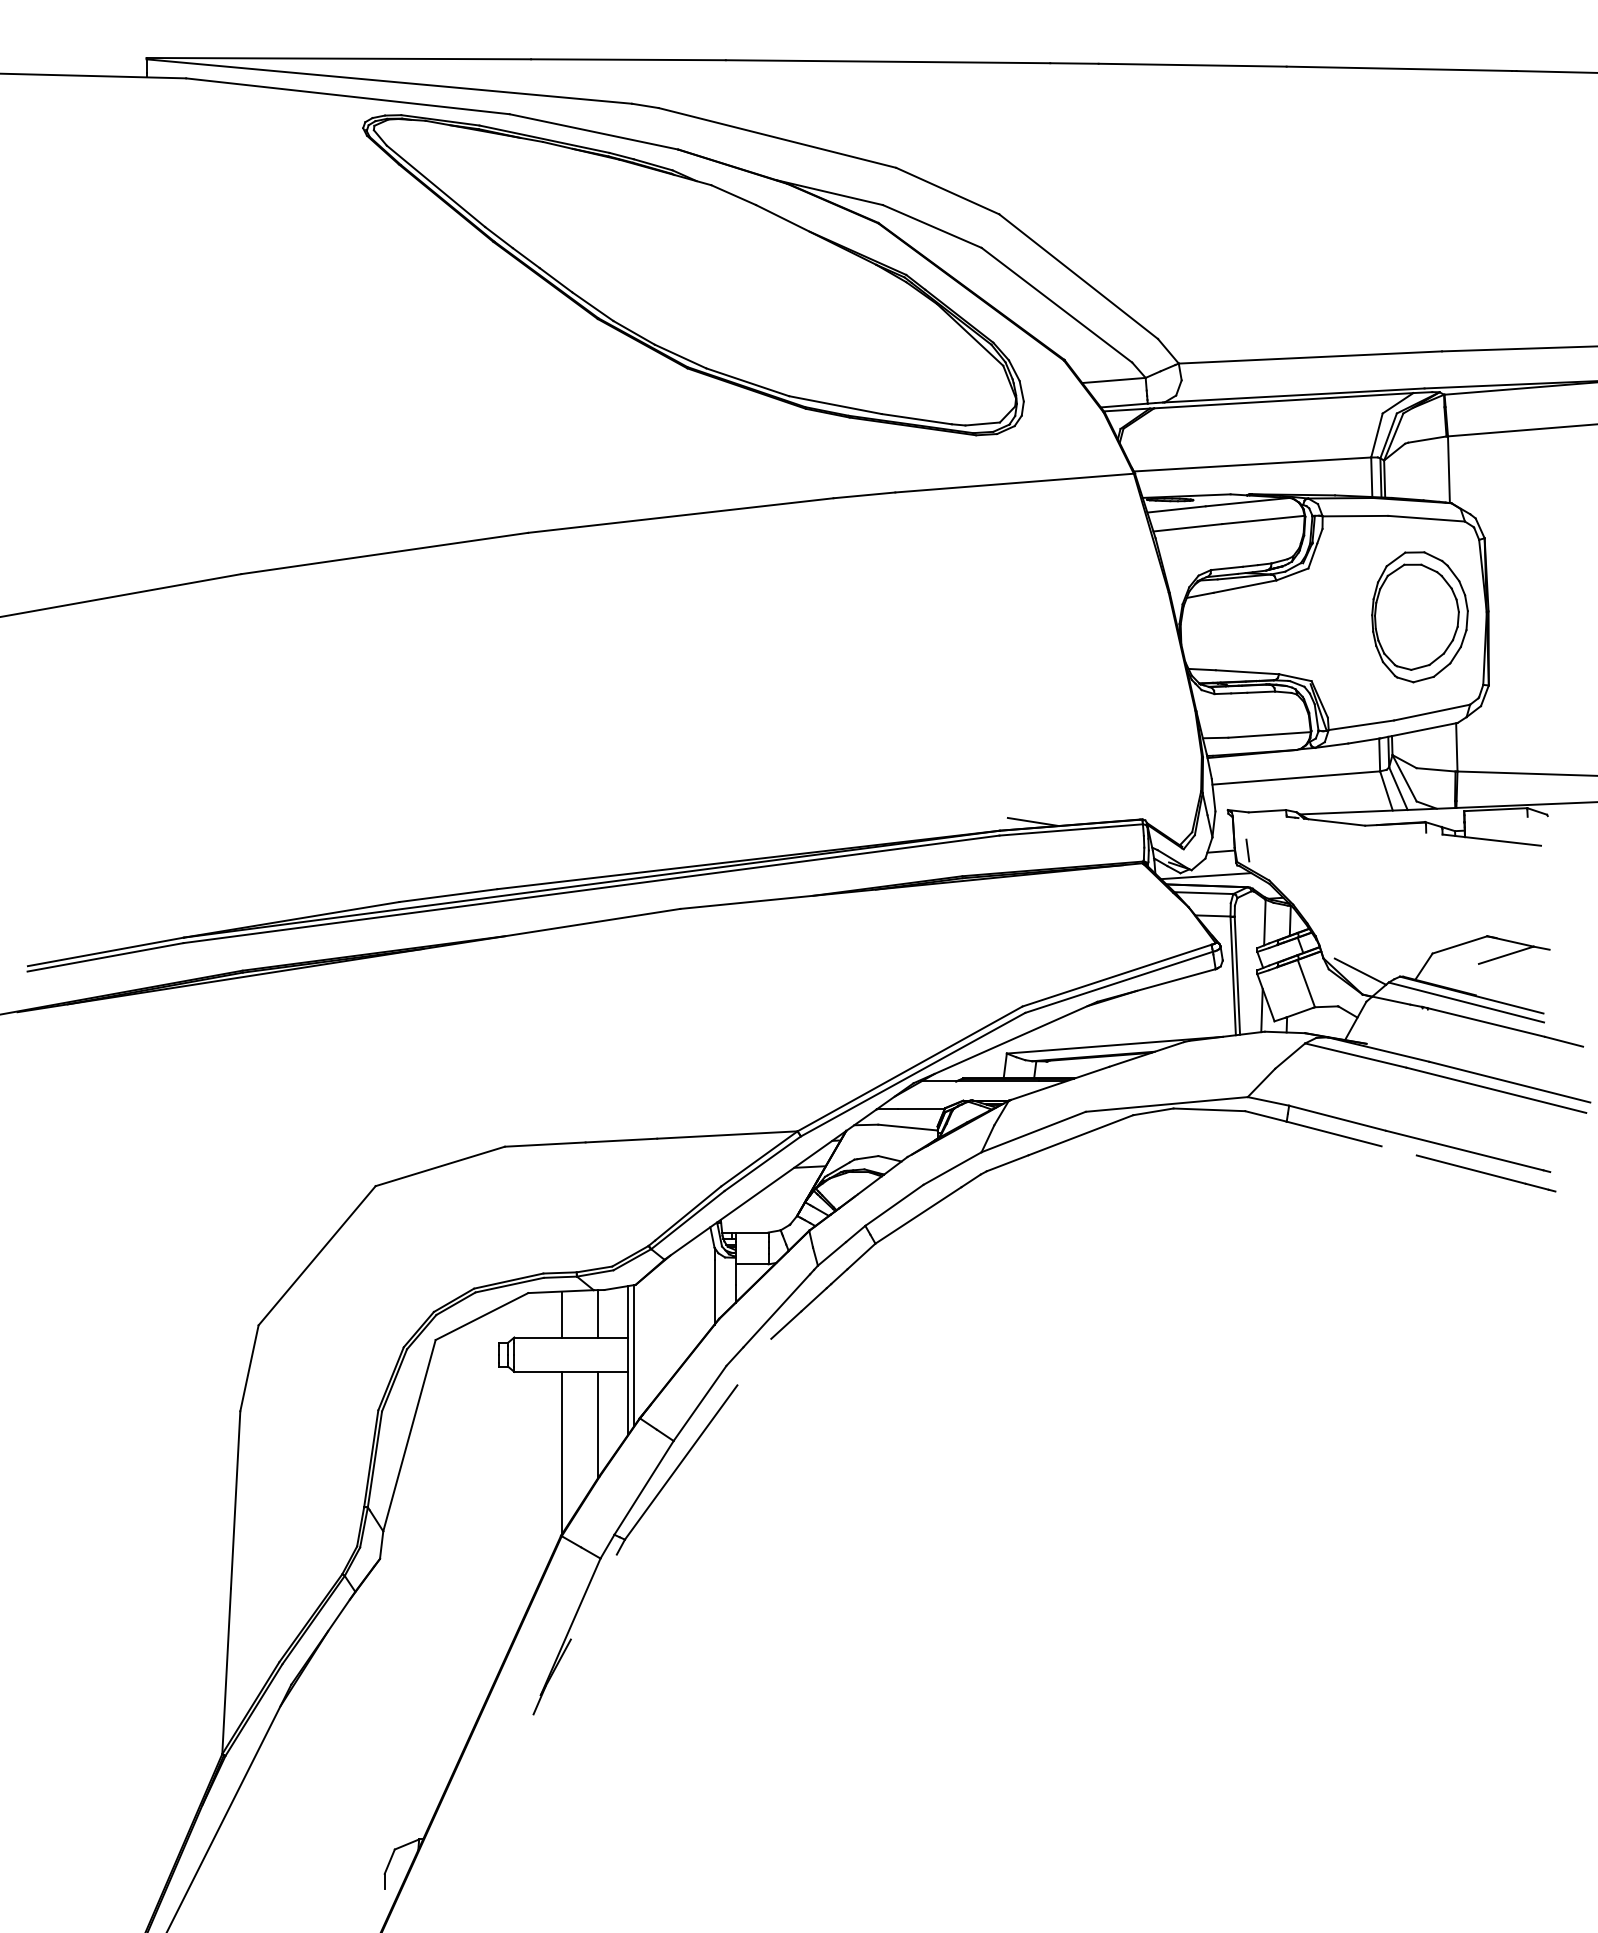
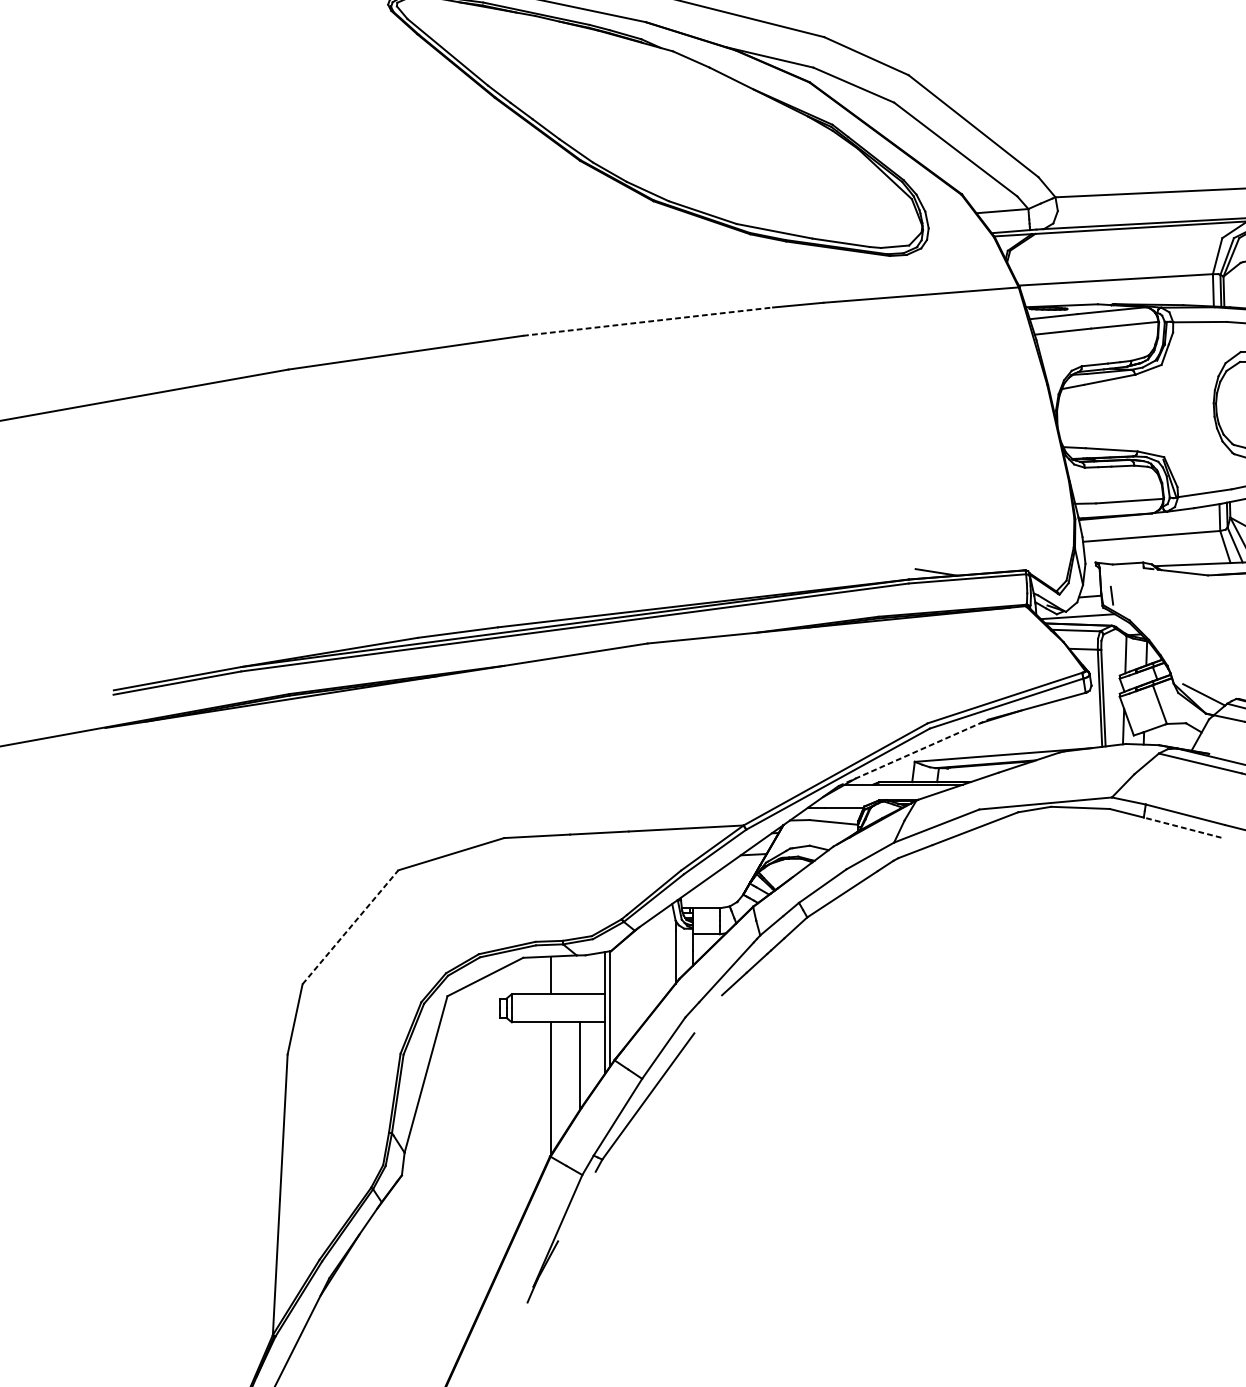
line: (680, 515) -> (647, 321), solid -> dashed
line: (1005, 1042) -> (913, 752), solid -> dashed
line: (1334, 1133) -> (1182, 827), solid -> dashed
line: (317, 1255) -> (350, 927), solid -> dashed
line: (598, 1313) -> (580, 974), removed

